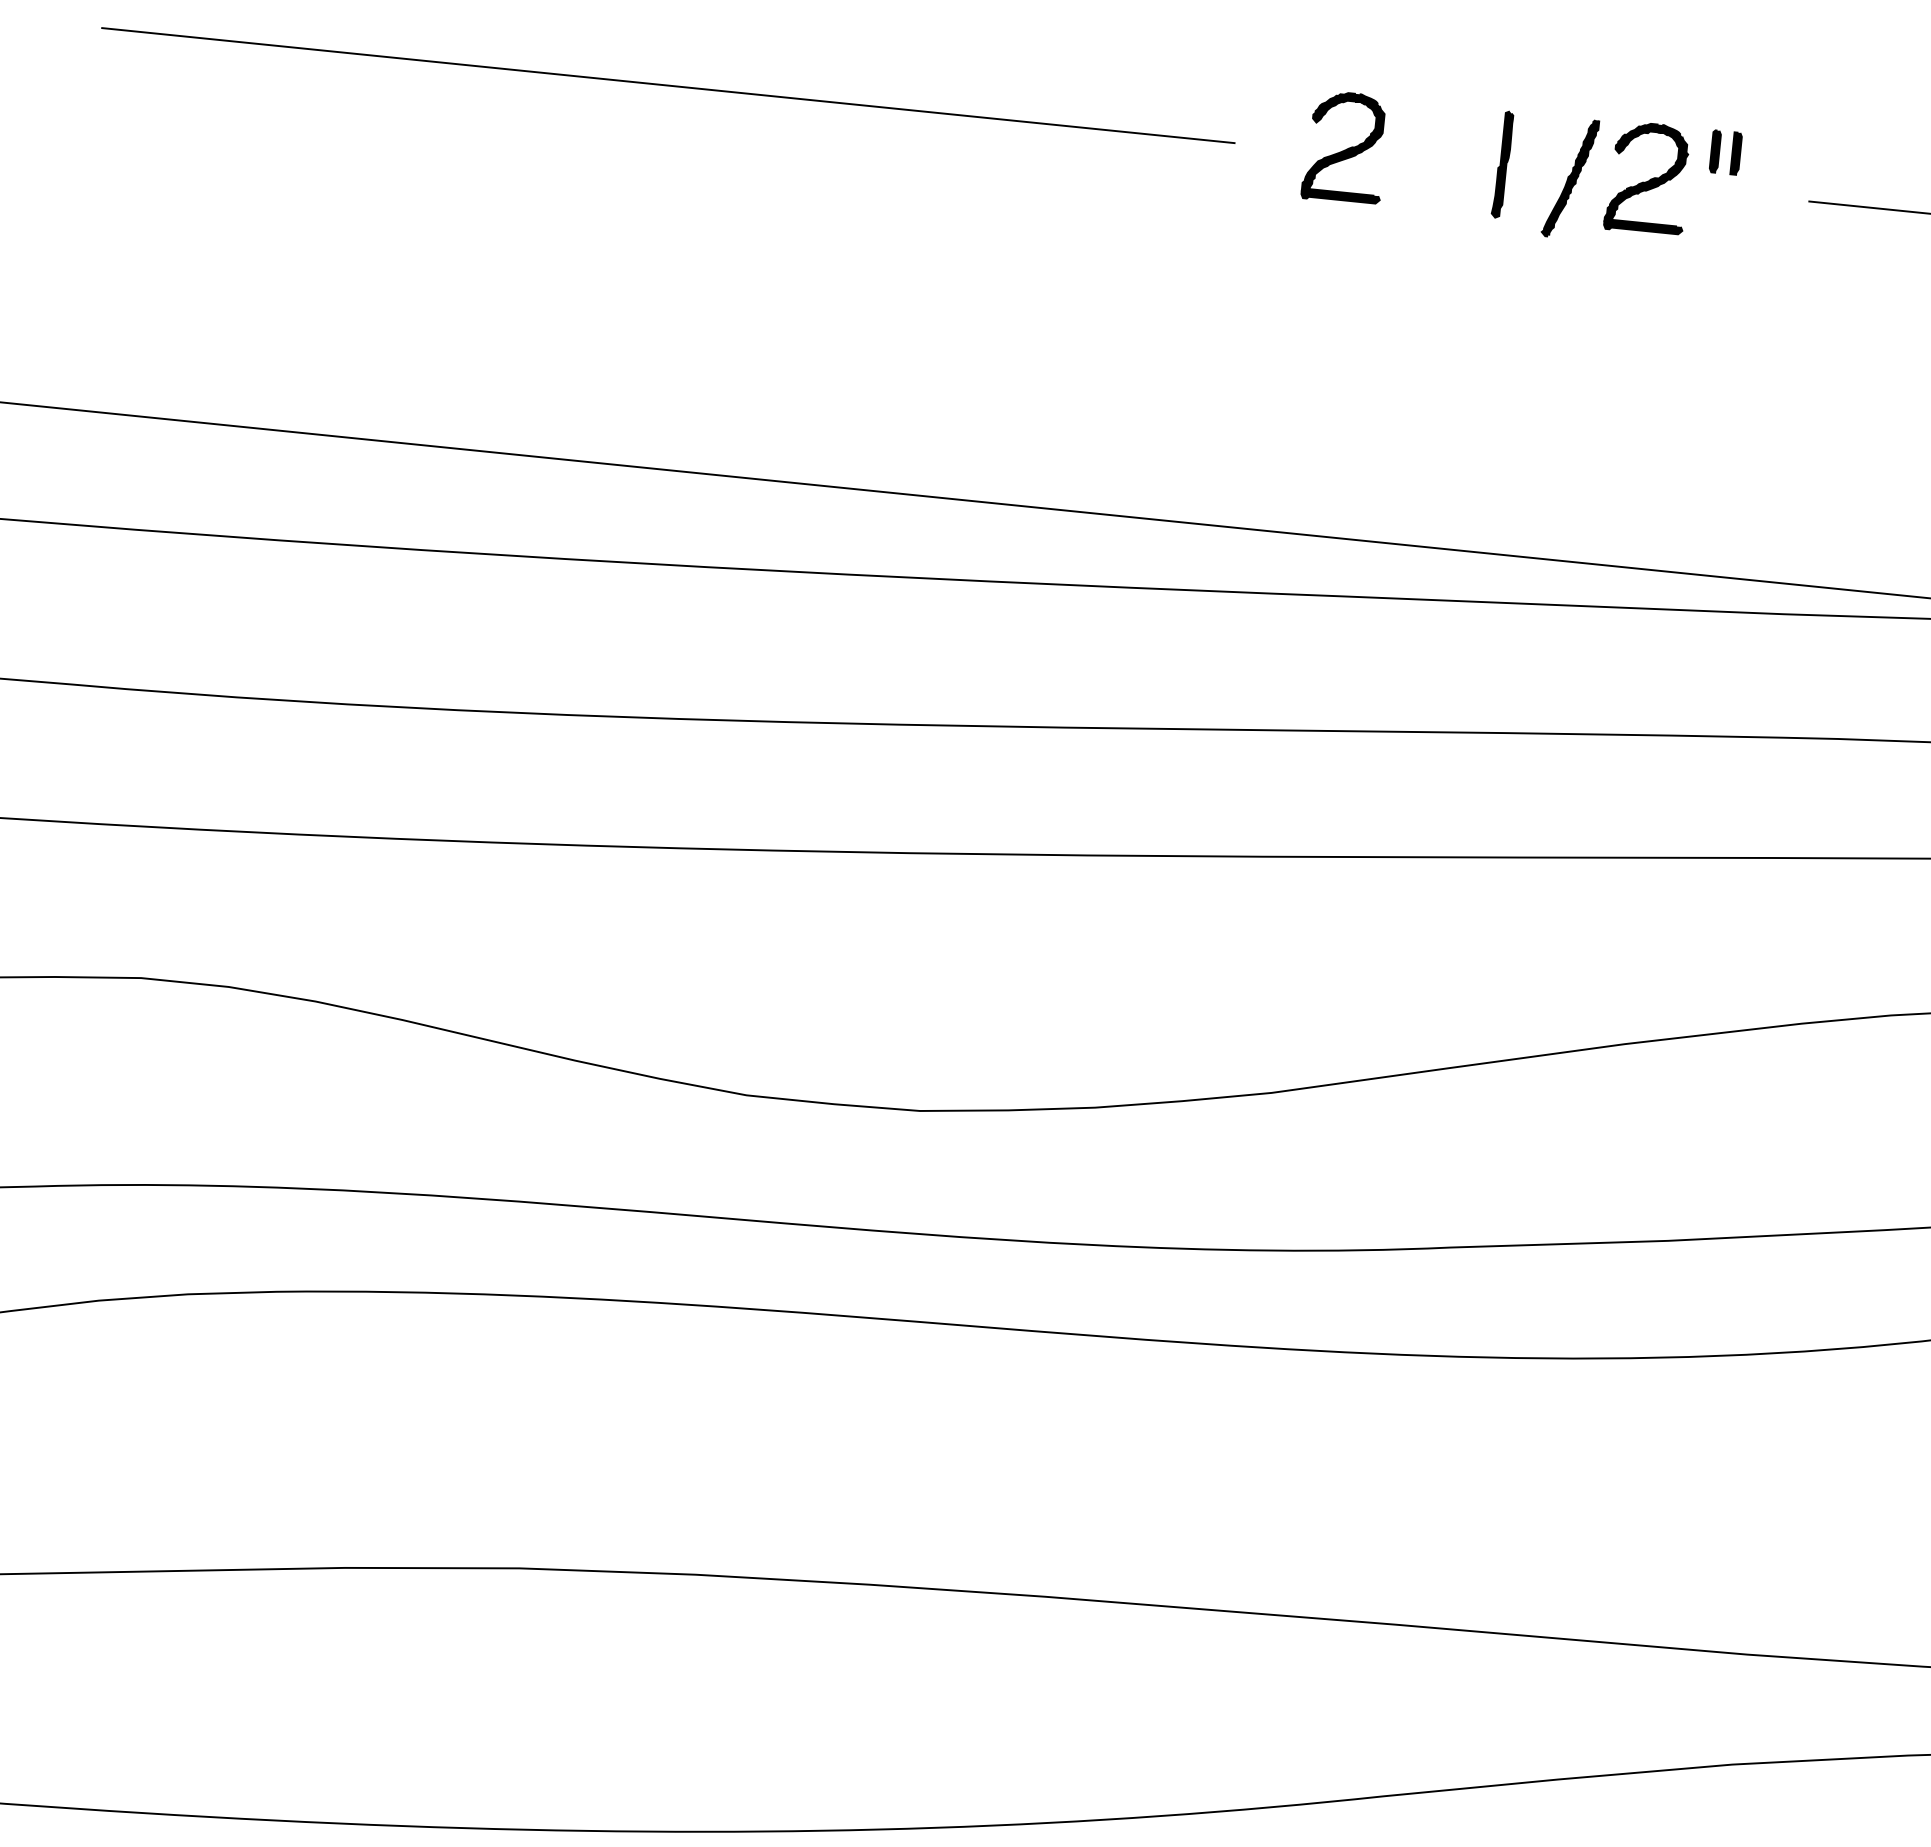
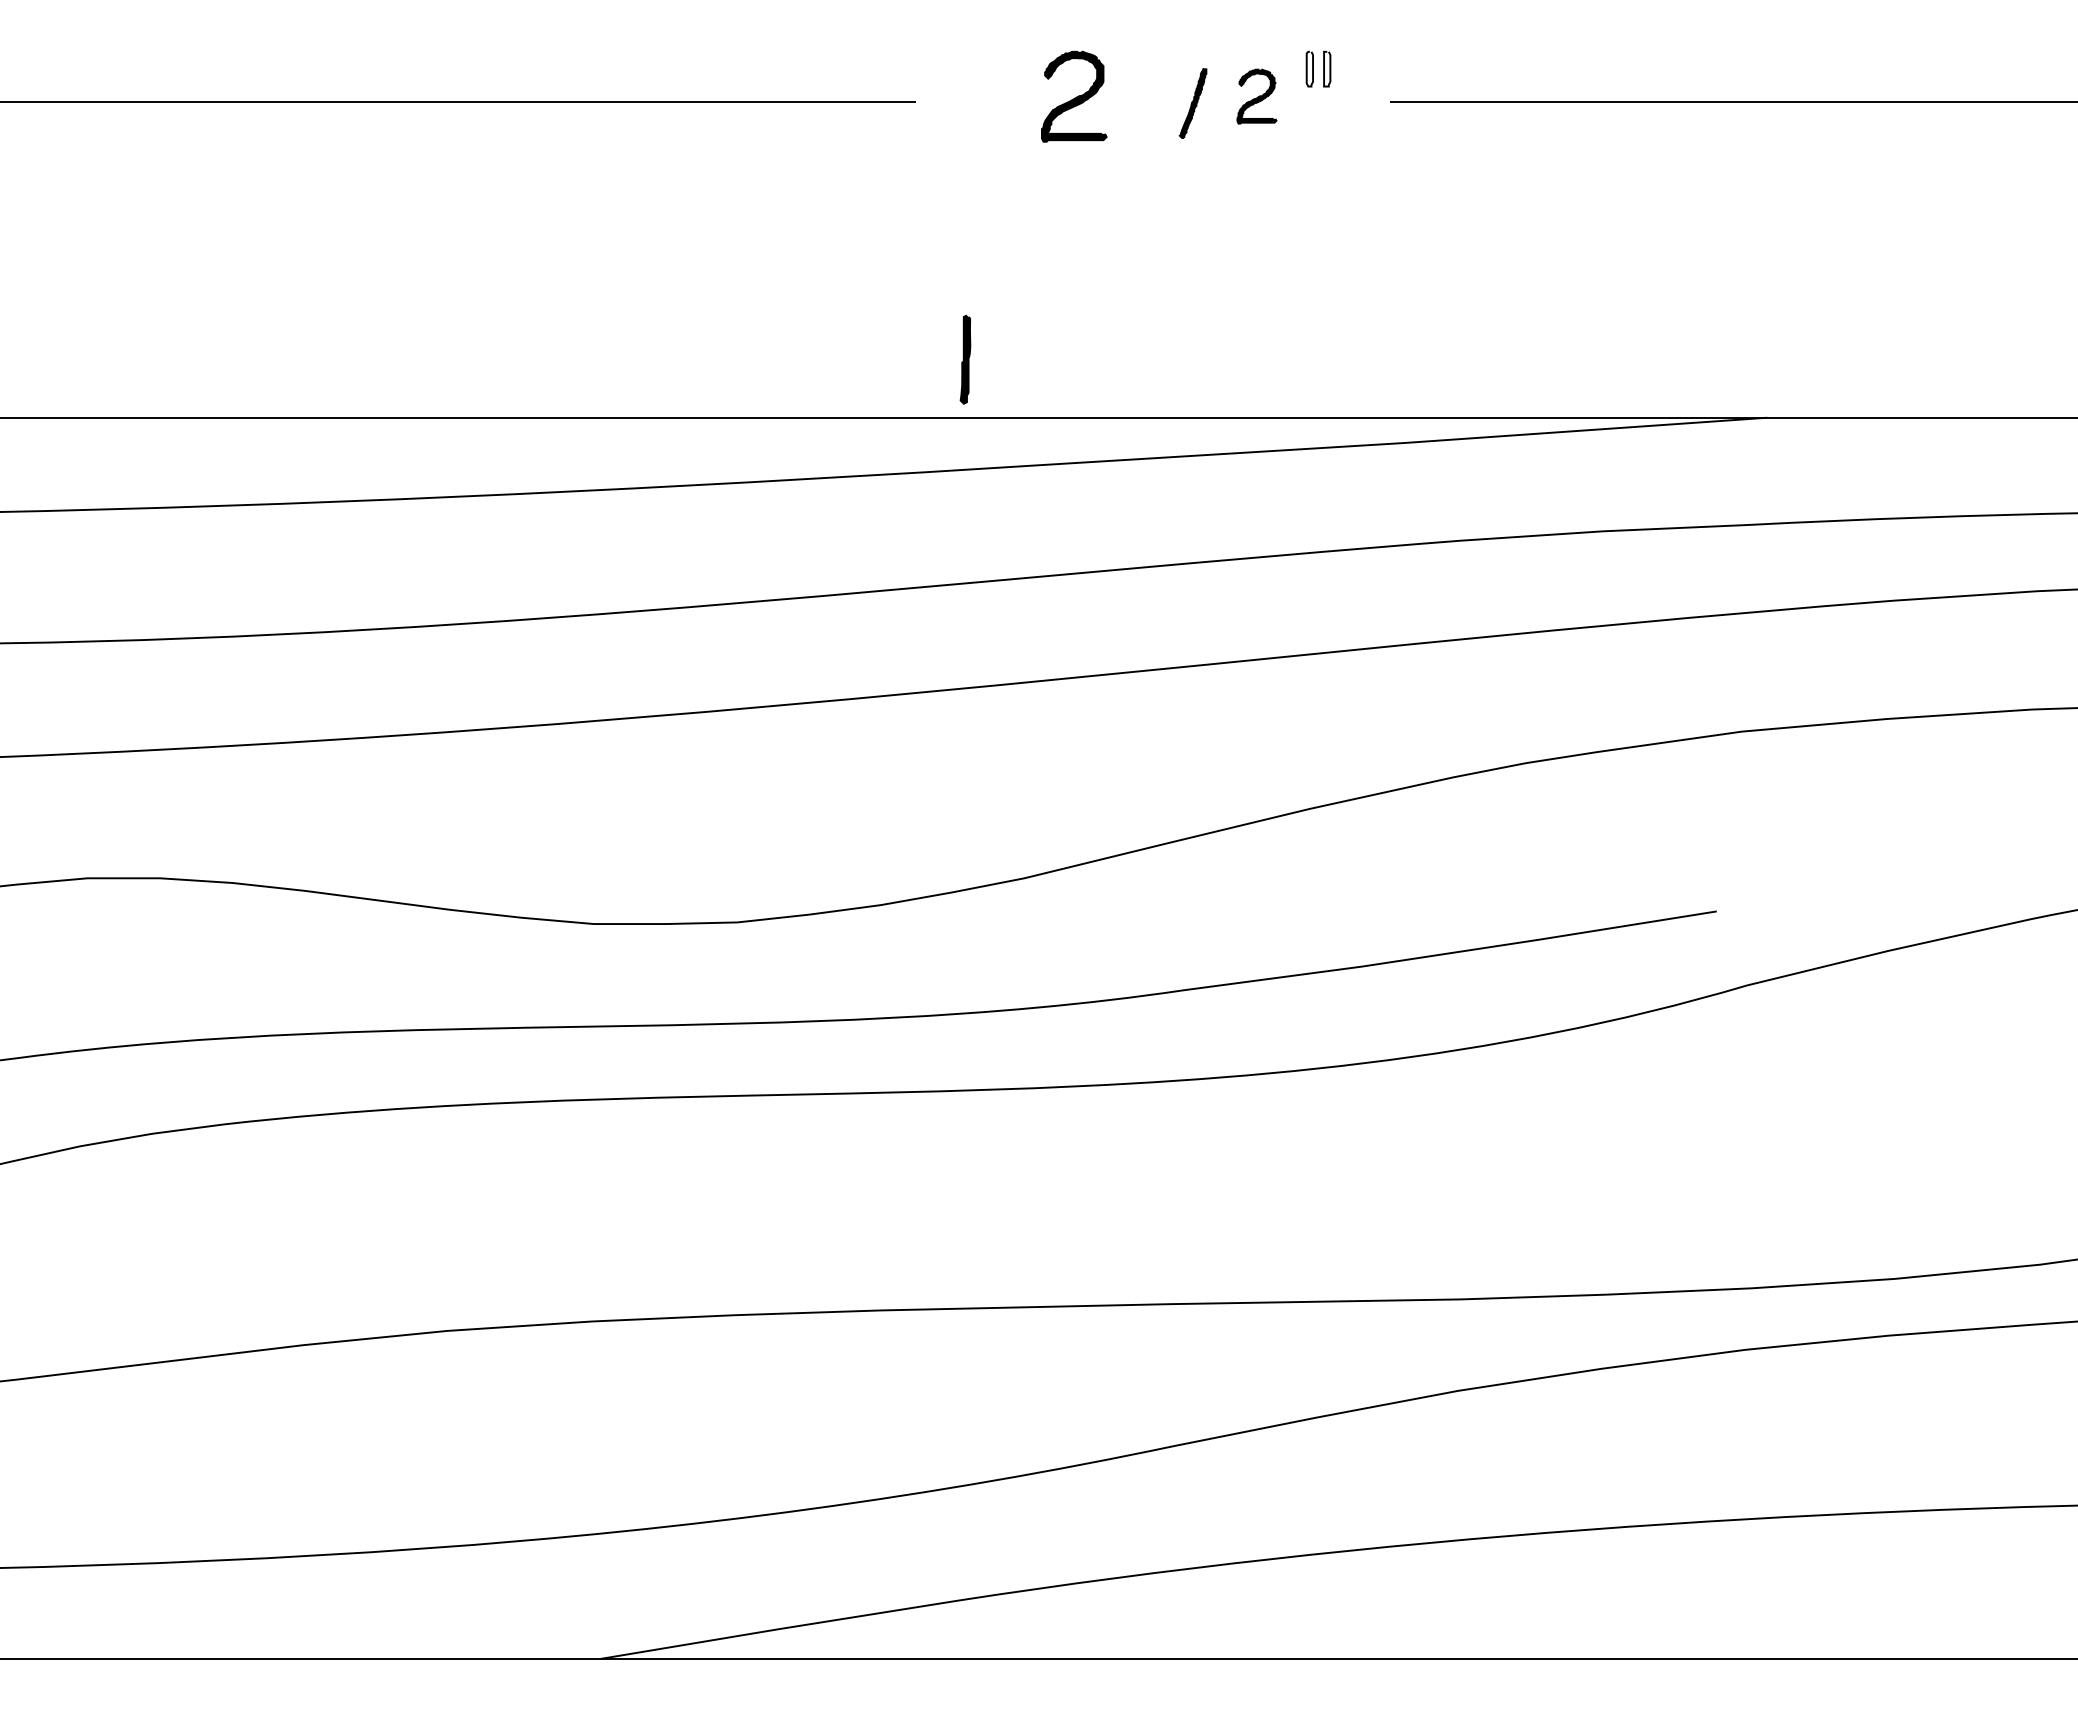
part: (1345, 147) -> (1074, 96), moved
fill: (1714, 150) -> (1309, 68), removed
fill: (1736, 152) -> (1327, 68), removed
part: (1502, 164) -> (965, 359), moved
part: (1647, 177) -> (1256, 96), size x0.6
part: (1569, 178) -> (1192, 103), size x0.7

